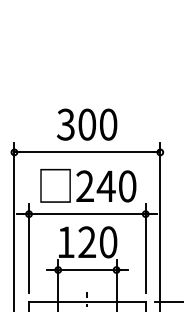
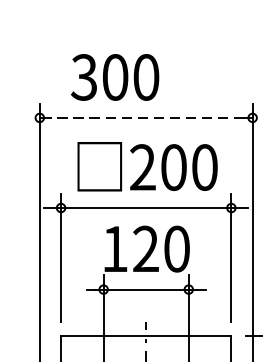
text: (86, 124) -> (114, 77), moved
line: (86, 152) -> (144, 118), solid -> dashed
text: (105, 186) -> (172, 167), 240 -> 200

